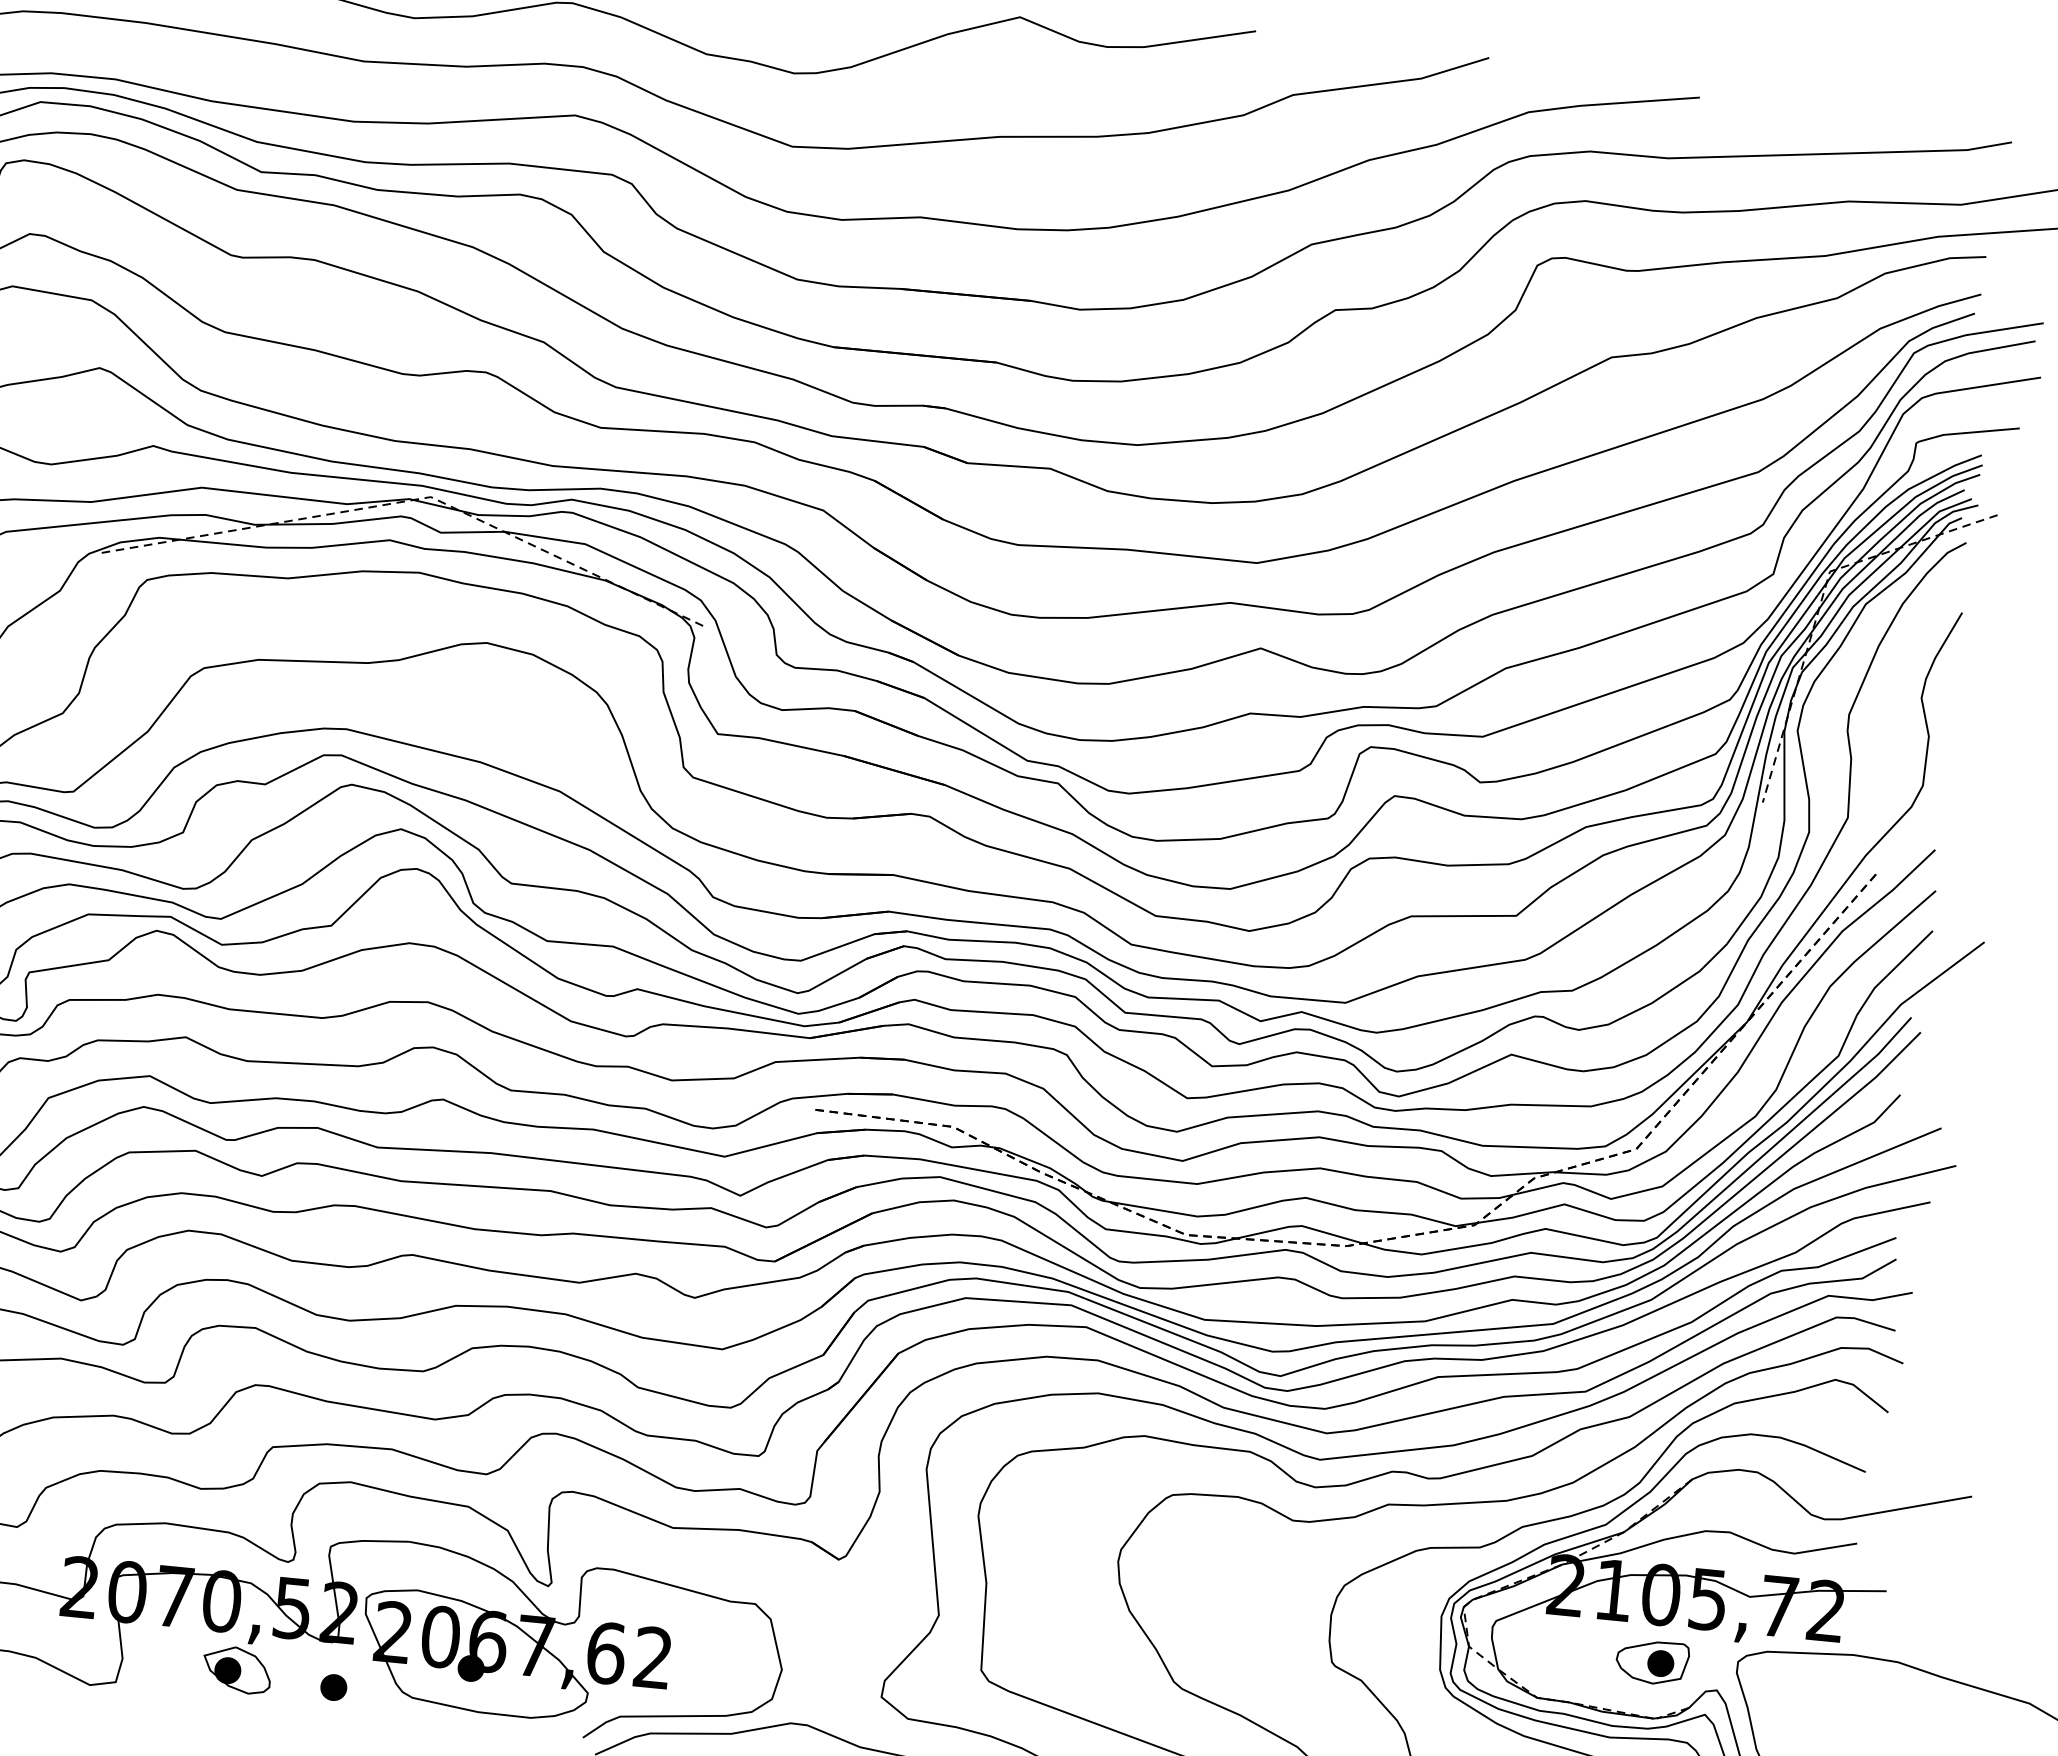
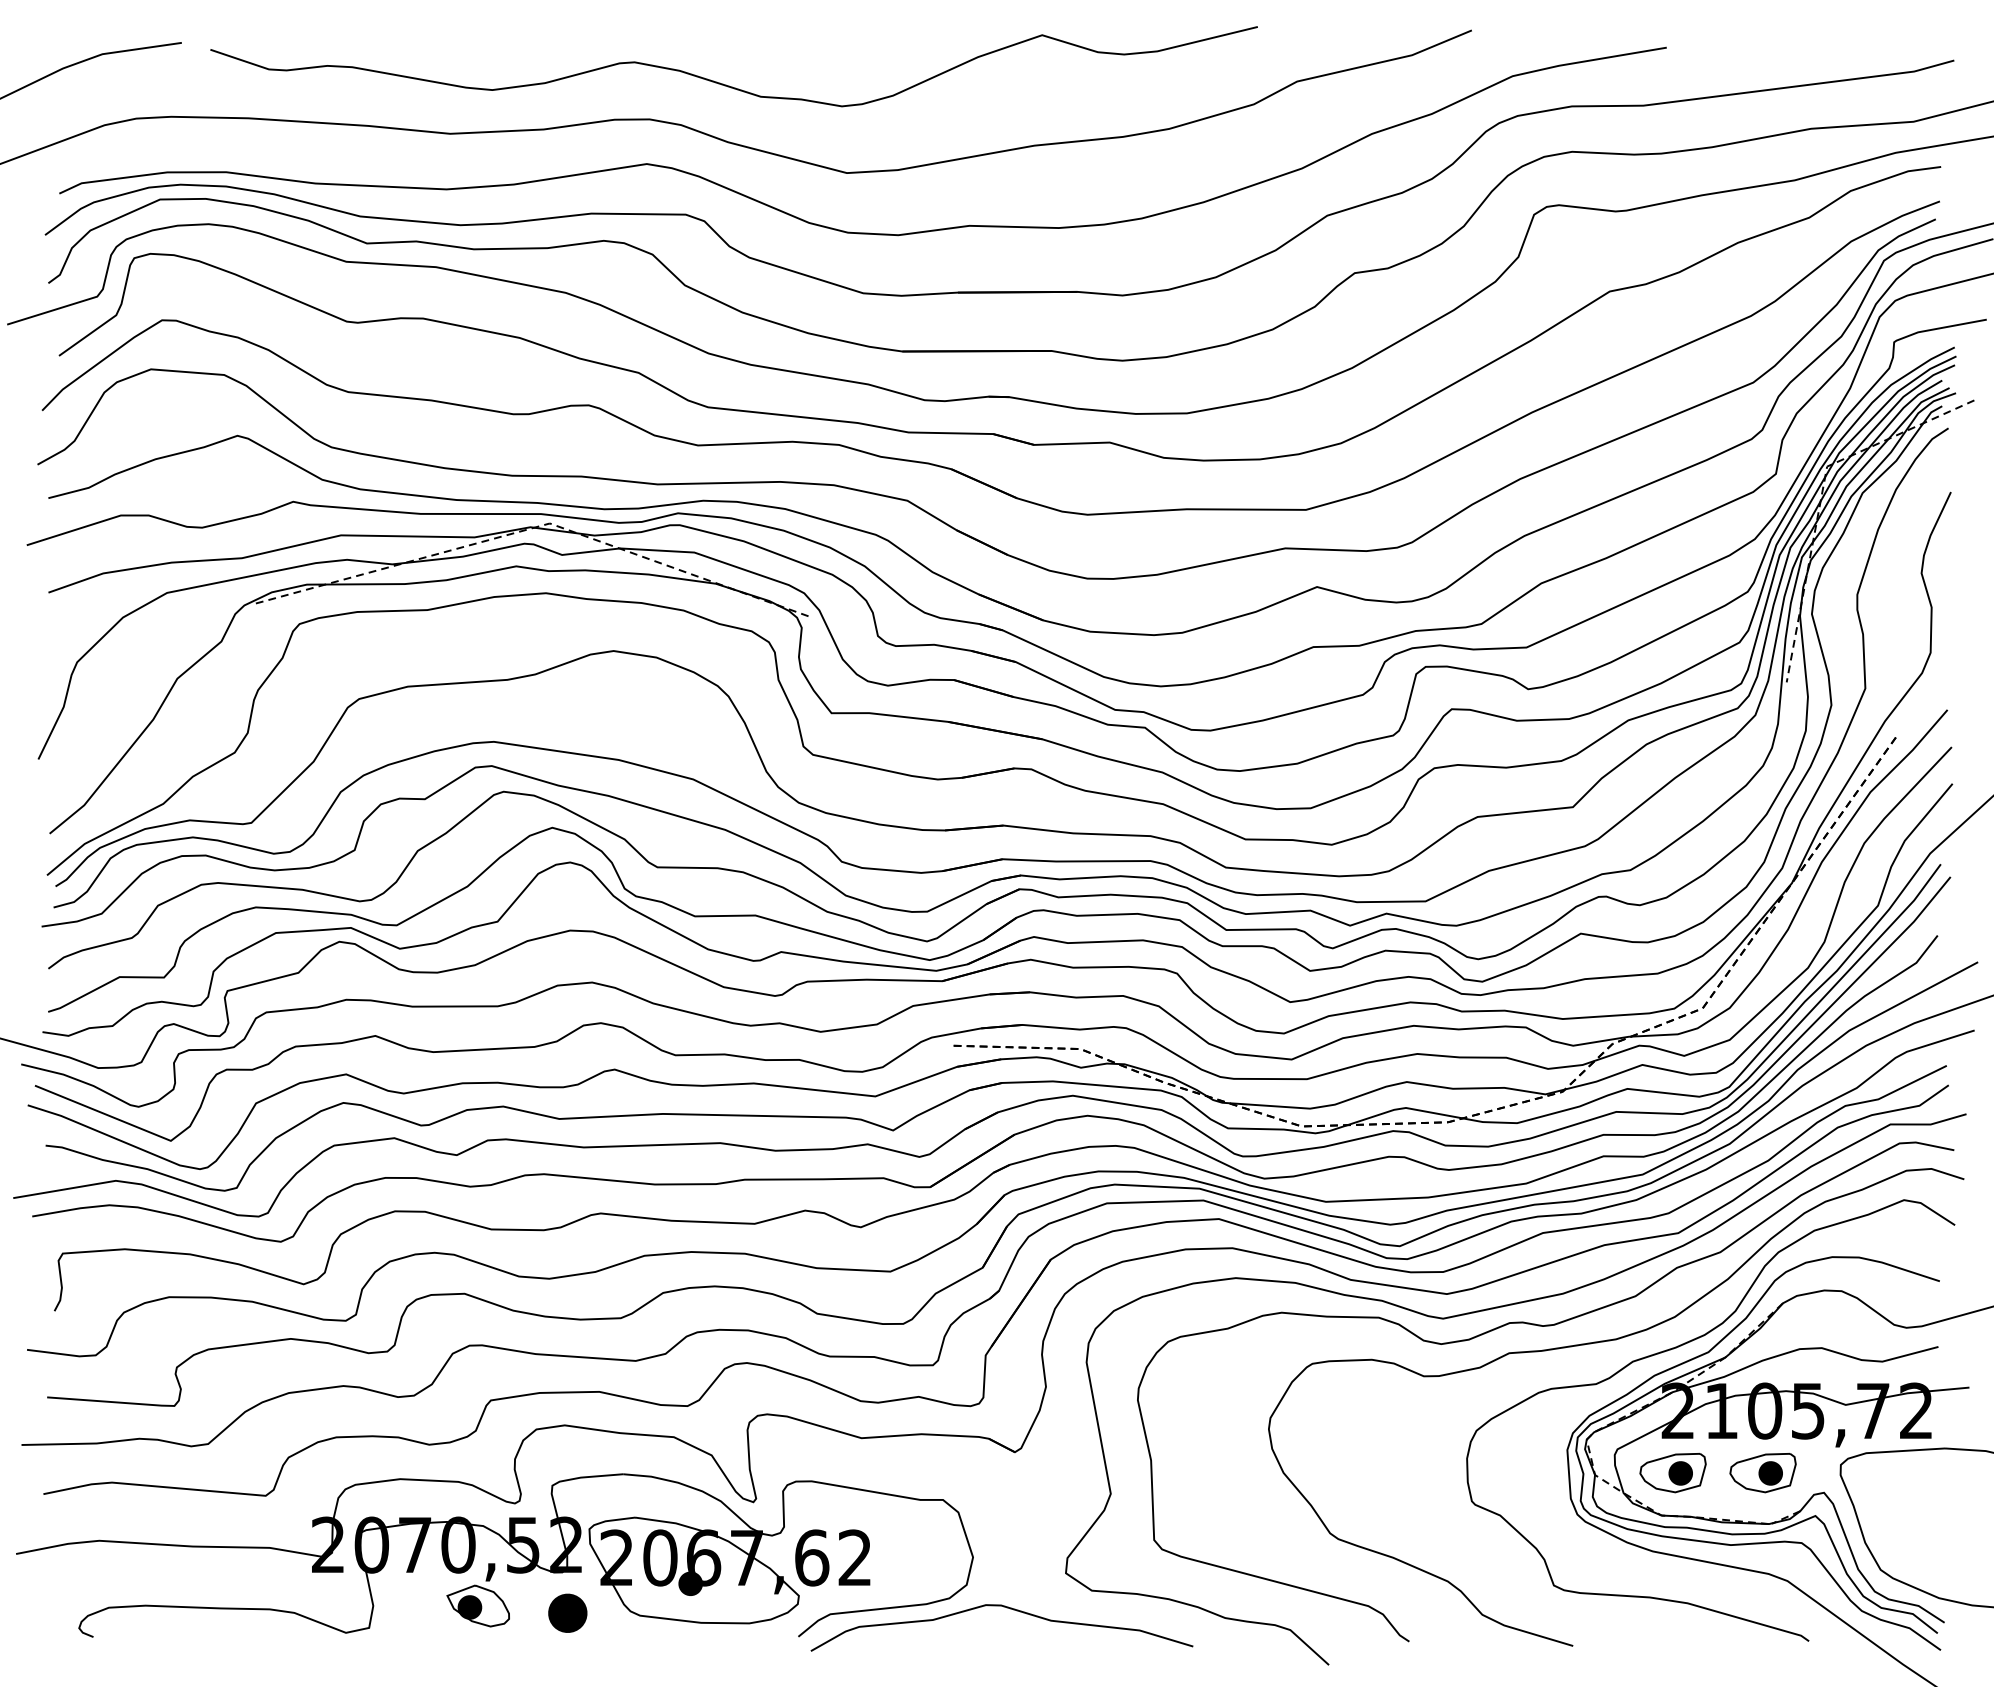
part: (1553, 1653) -> (1672, 1473), added
part: (333, 1687) -> (567, 1613), size x1.6

